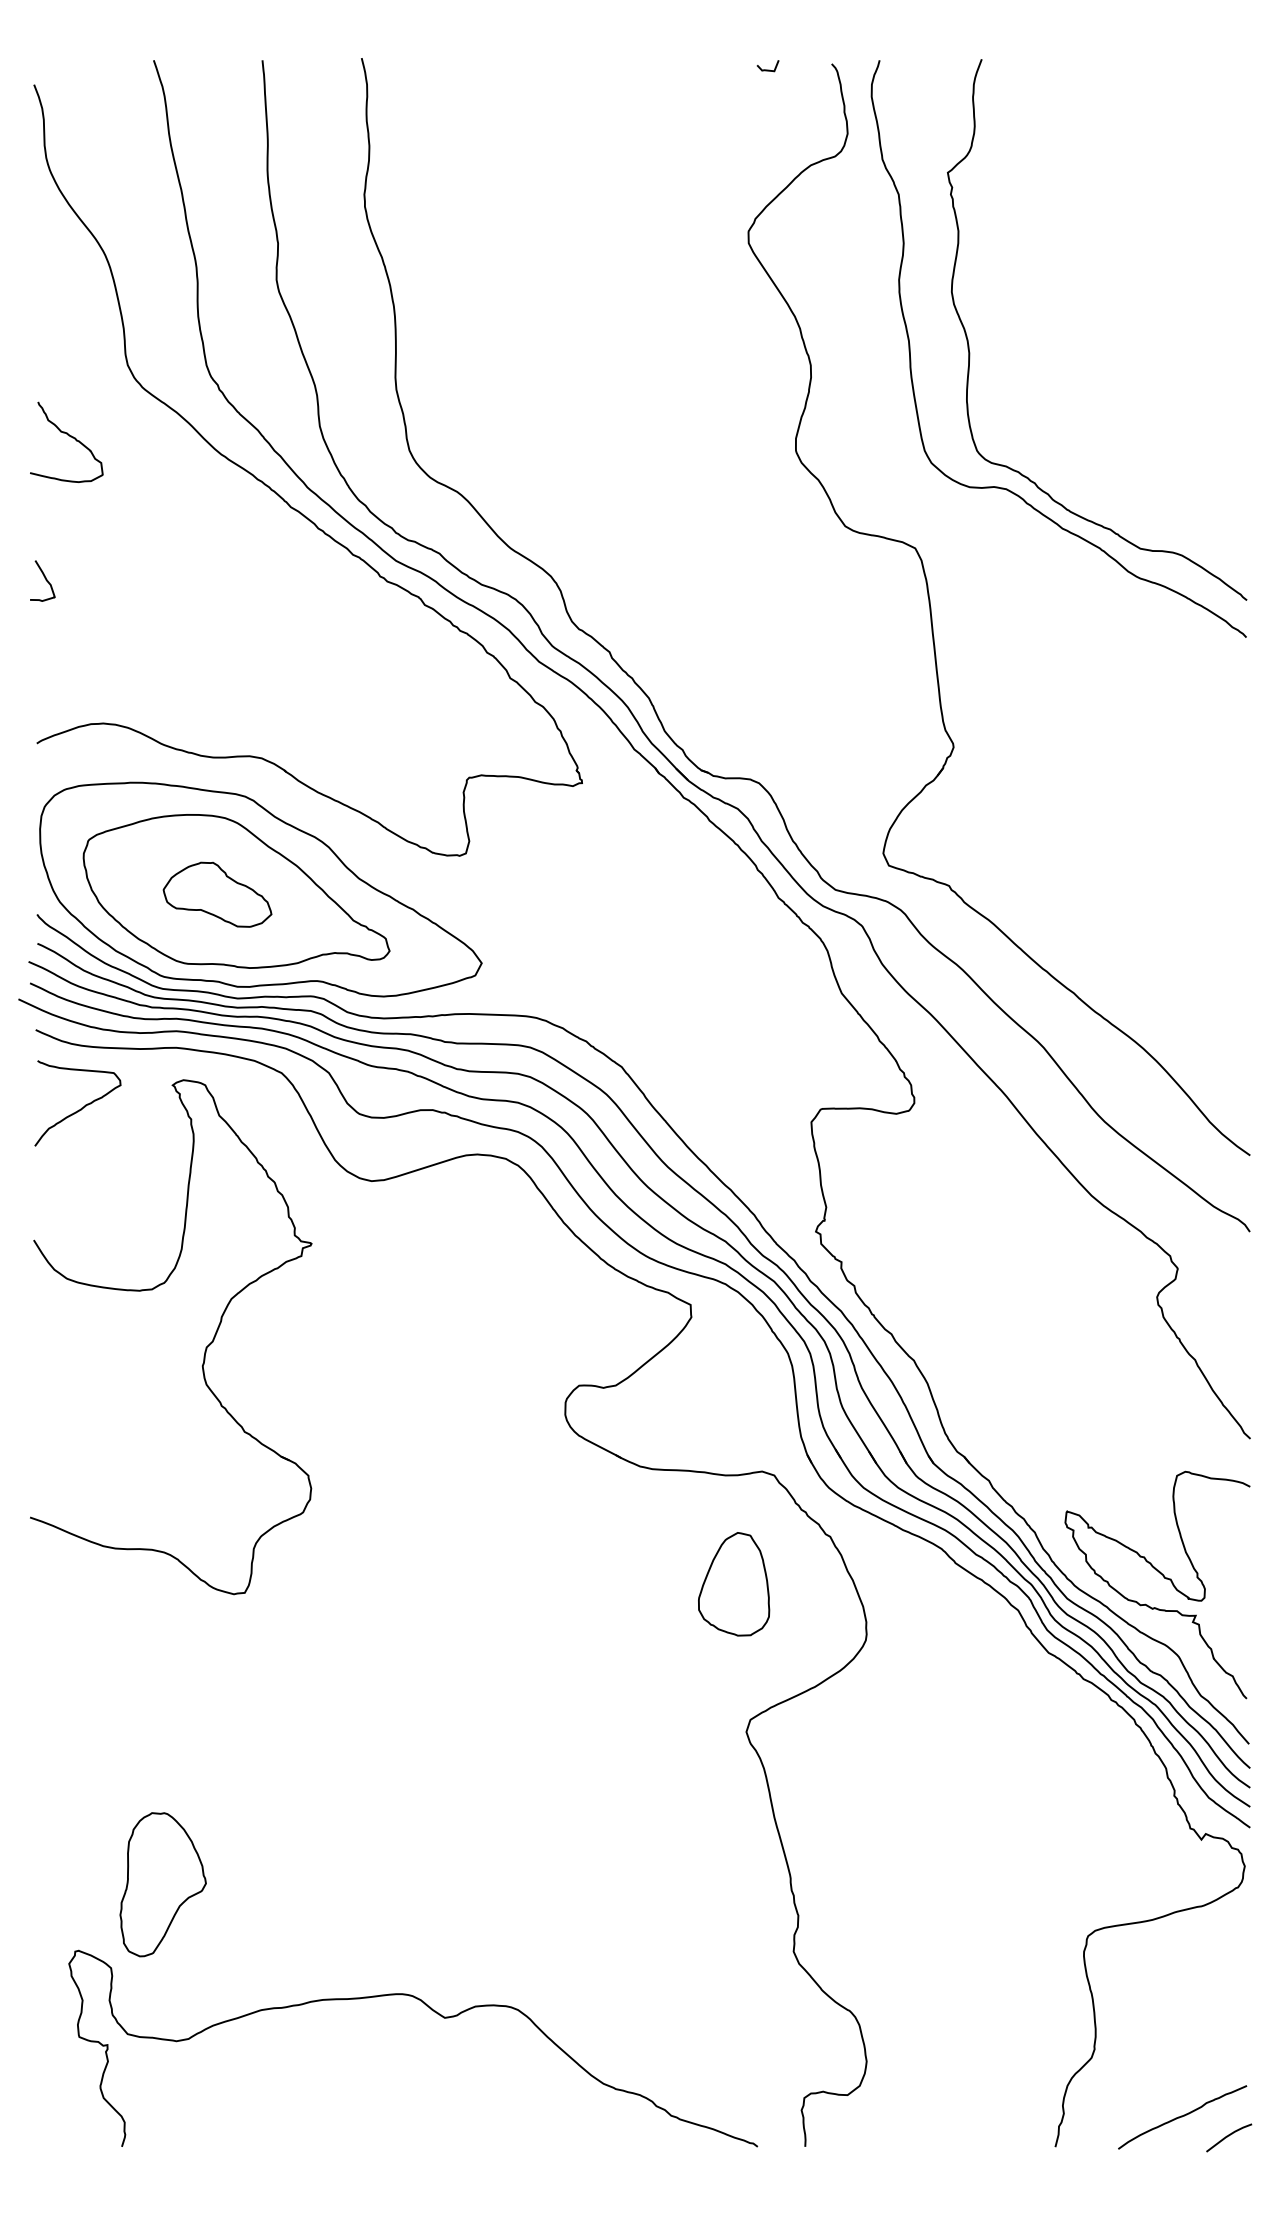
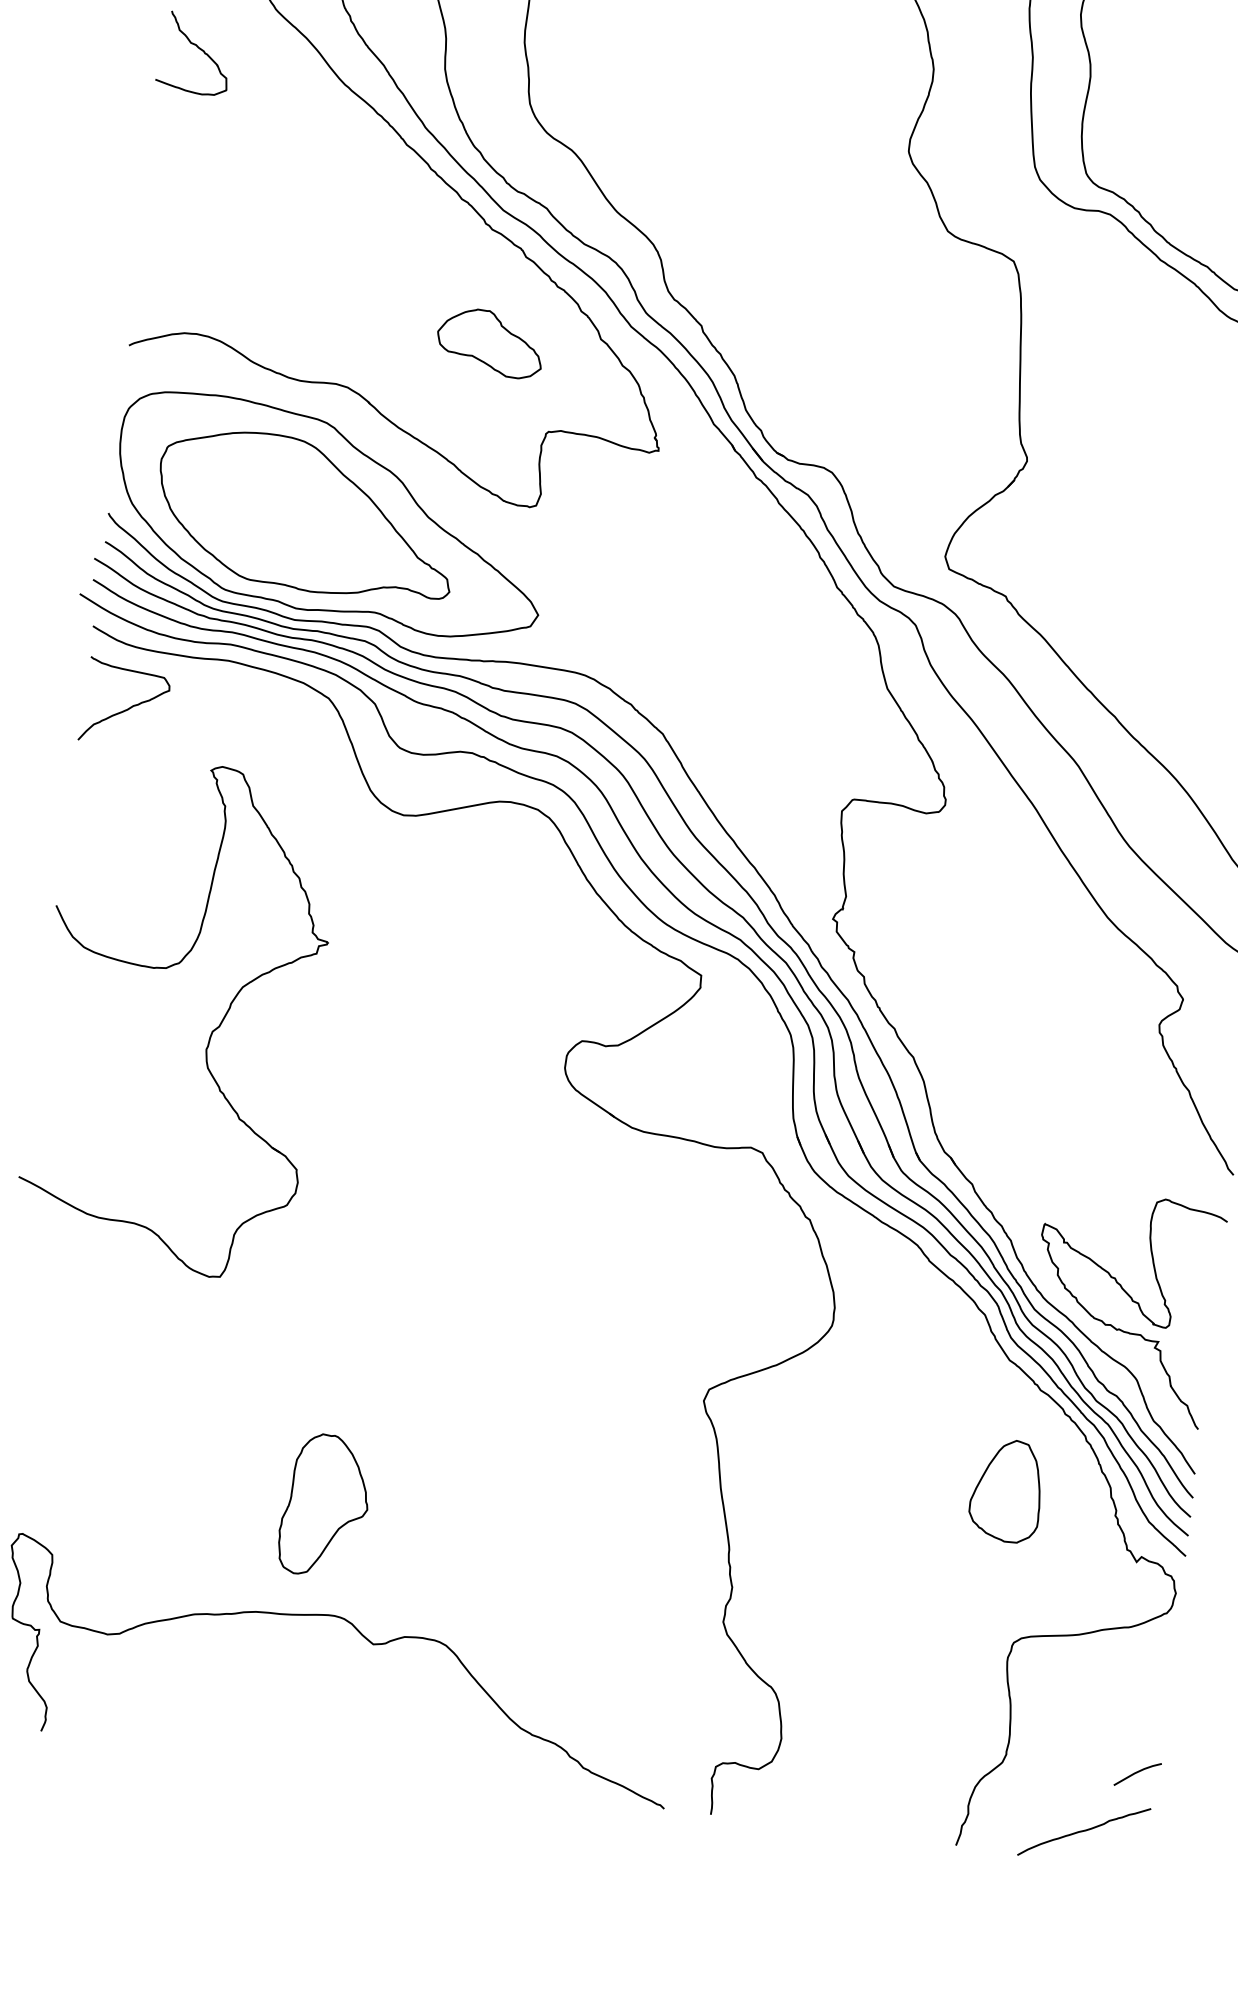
curve: (44, 578) -> (156, 184), removed
part: (217, 894) -> (490, 342), moved
part: (205, 1347) -> (211, 1031), moved
part: (734, 1584) -> (1007, 1491), moved
part: (162, 1884) -> (324, 1505), moved
line: (1229, 2136) -> (1138, 1773), moved

